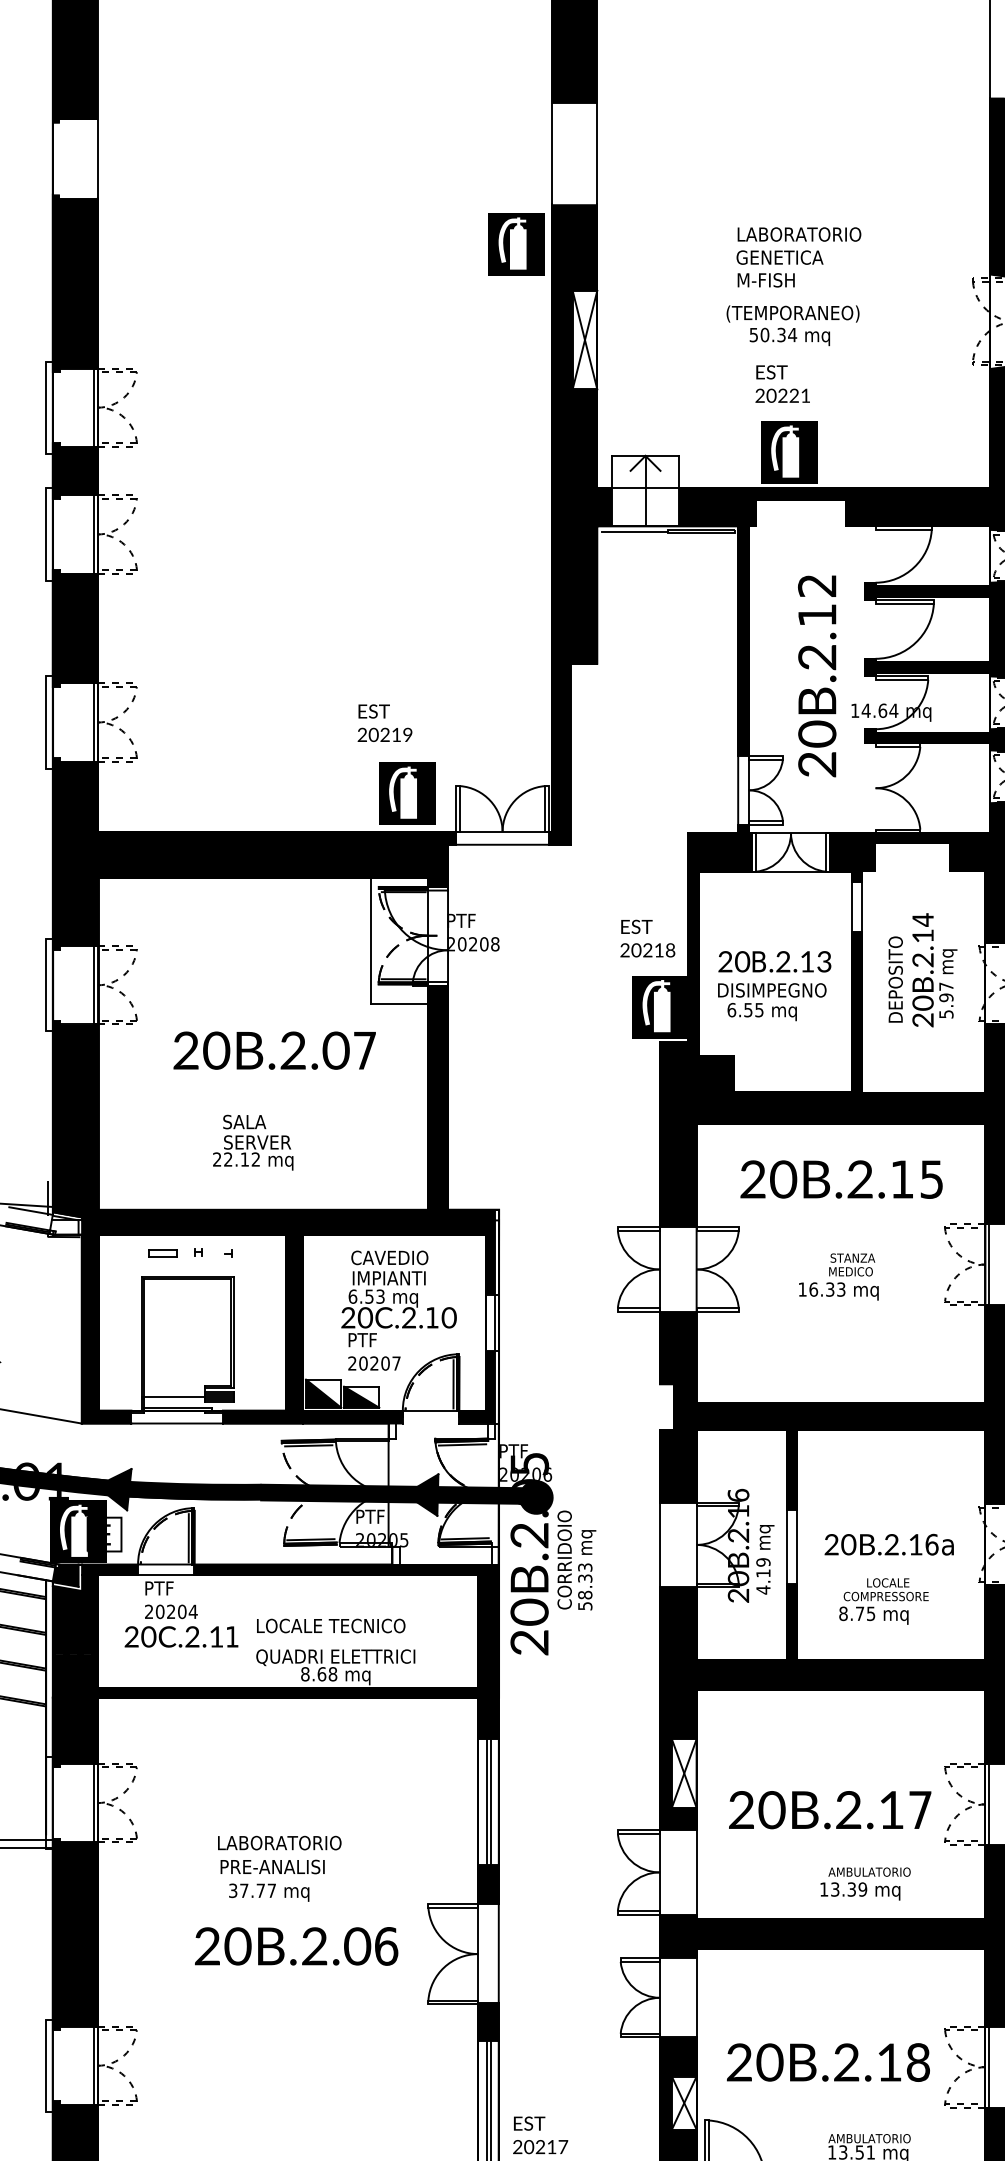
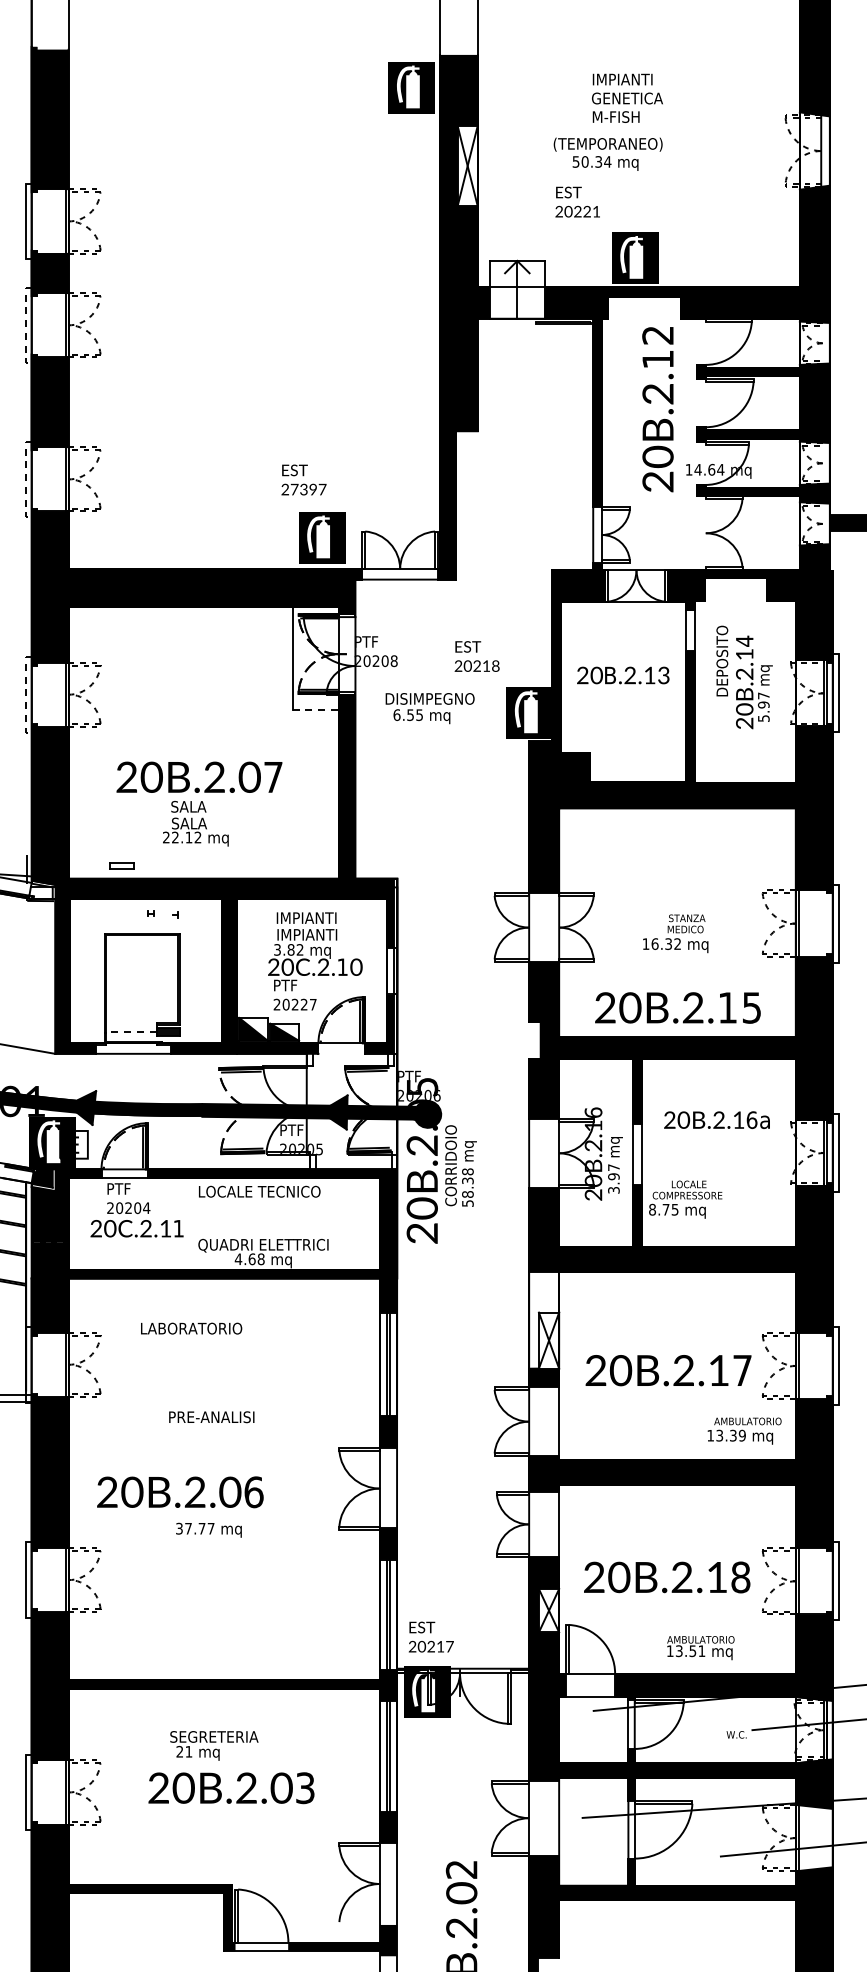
text: (800, 234) -> (644, 79), LABORATORIO -> IMPIANTI
text: (792, 324) -> (607, 153), moved
text: (782, 383) -> (577, 201), moved
line: (634, 532) -> (508, 323), removed
line: (45, 534) -> (25, 325), solid -> dashed
text: (816, 676) -> (657, 409), moved
line: (45, 722) -> (25, 479), solid -> dashed
text: (390, 734) -> (308, 489), 20219 -> 27397
text: (646, 938) -> (476, 656), moved
text: (895, 978) -> (722, 660), moved
line: (45, 984) -> (25, 694), solid -> dashed
text: (771, 1002) -> (429, 708), moved
line: (400, 1004) -> (316, 710), solid -> dashed
text: (274, 1049) -> (199, 776), moved
text: (262, 1142) -> (203, 823), SERVER -> SALA
text: (841, 1179) -> (677, 1007), moved
part: (162, 1253) -> (121, 865), moved
text: (389, 1258) -> (307, 918), CAVEDIO -> IMPIANTI
text: (841, 1290) -> (677, 944), 16.33 -> 16.32
text: (366, 1296) -> (288, 949), 6.53 -> 3.82
text: (384, 1363) -> (303, 1004), 20207 -> 20227
line: (173, 1396) -> (130, 1031), solid -> dashed
text: (888, 1543) -> (716, 1119), moved
text: (584, 1567) -> (467, 1171), 58.33 -> 58.38
text: (762, 1576) -> (613, 1179), 4.19 -> 3.97
text: (883, 1601) -> (685, 1199), moved
text: (330, 1625) -> (259, 1191), moved
text: (305, 1674) -> (238, 1259), 8.68 -> 4.68
fill: (678, 1748) -> (544, 1320), removed
text: (279, 1842) -> (191, 1328), moved
text: (865, 1883) -> (744, 1430), moved
text: (268, 1891) -> (208, 1529), moved
text: (296, 1946) -> (180, 1492), moved

